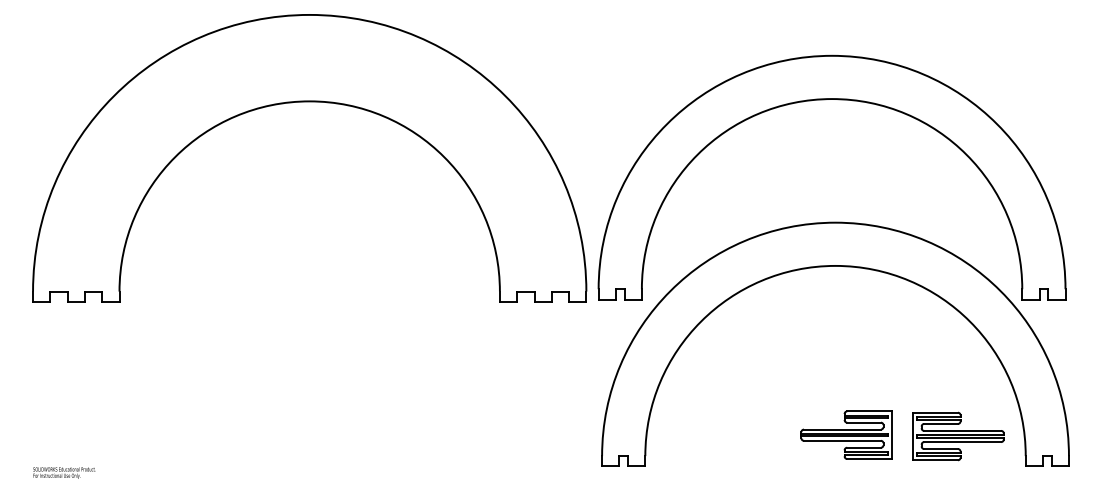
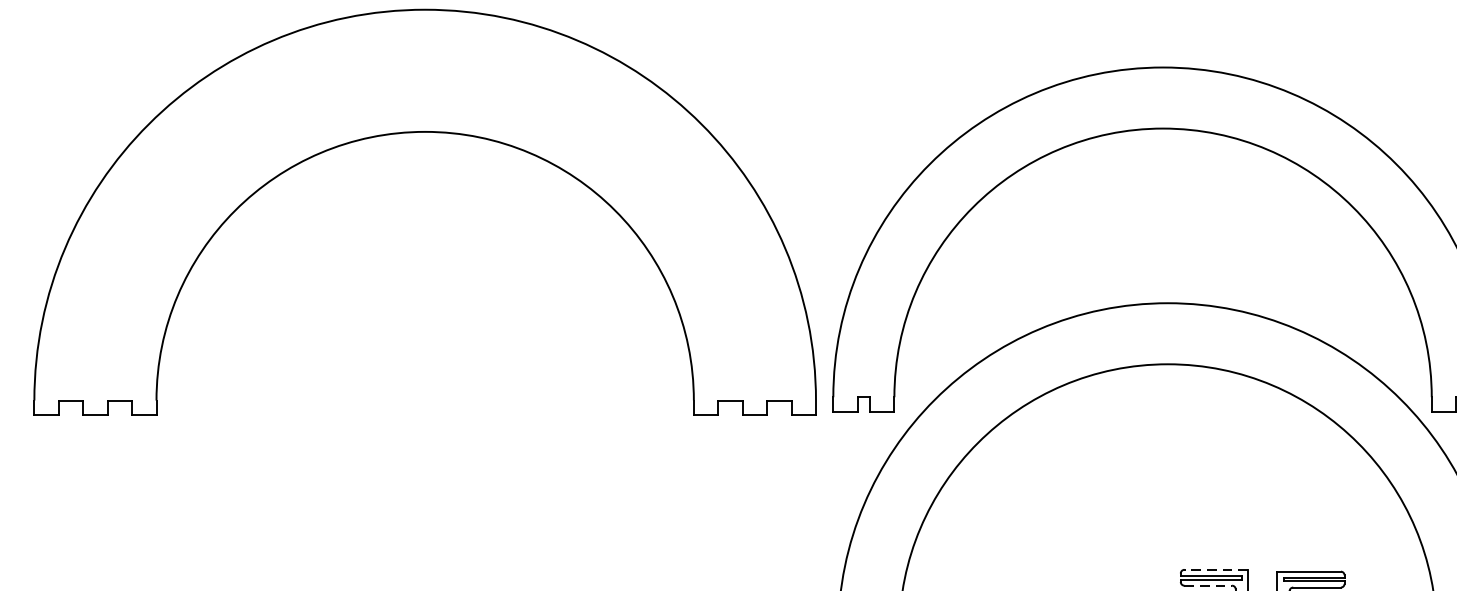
line: (869, 411) -> (1215, 569), solid -> dashed
line: (864, 422) -> (1208, 585), solid -> dashed

